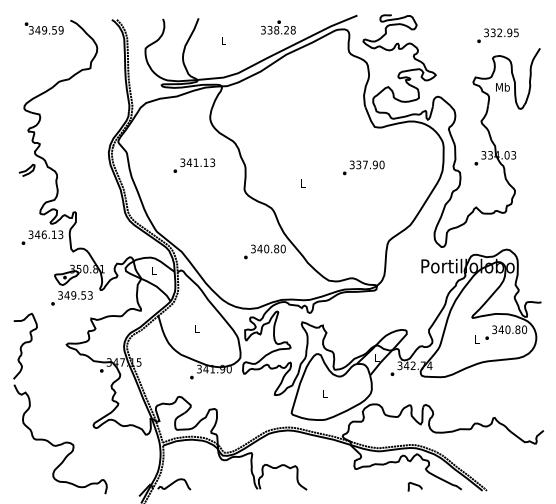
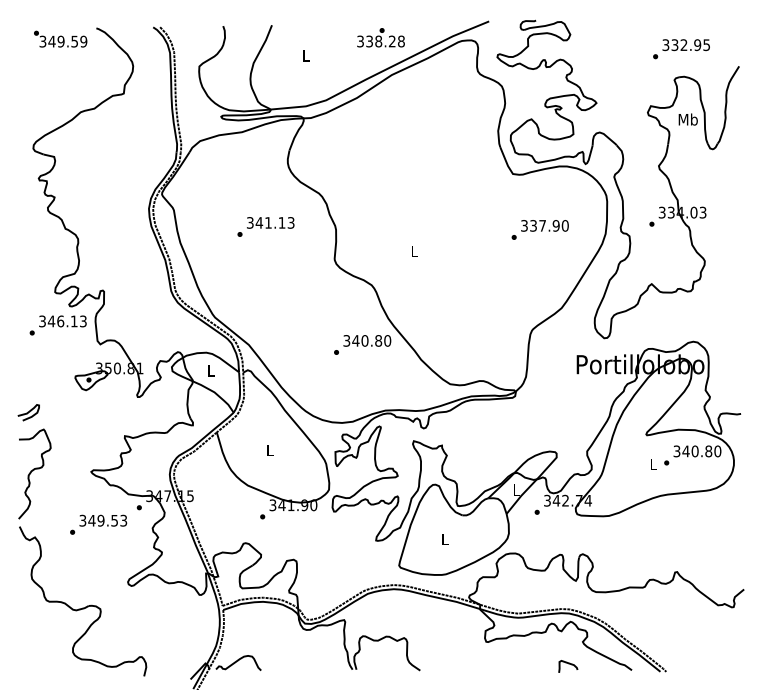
text: (363, 167) -> (539, 229), moved
curve: (26, 170) -> (28, 412), moved
text: (71, 298) -> (97, 524), moved

